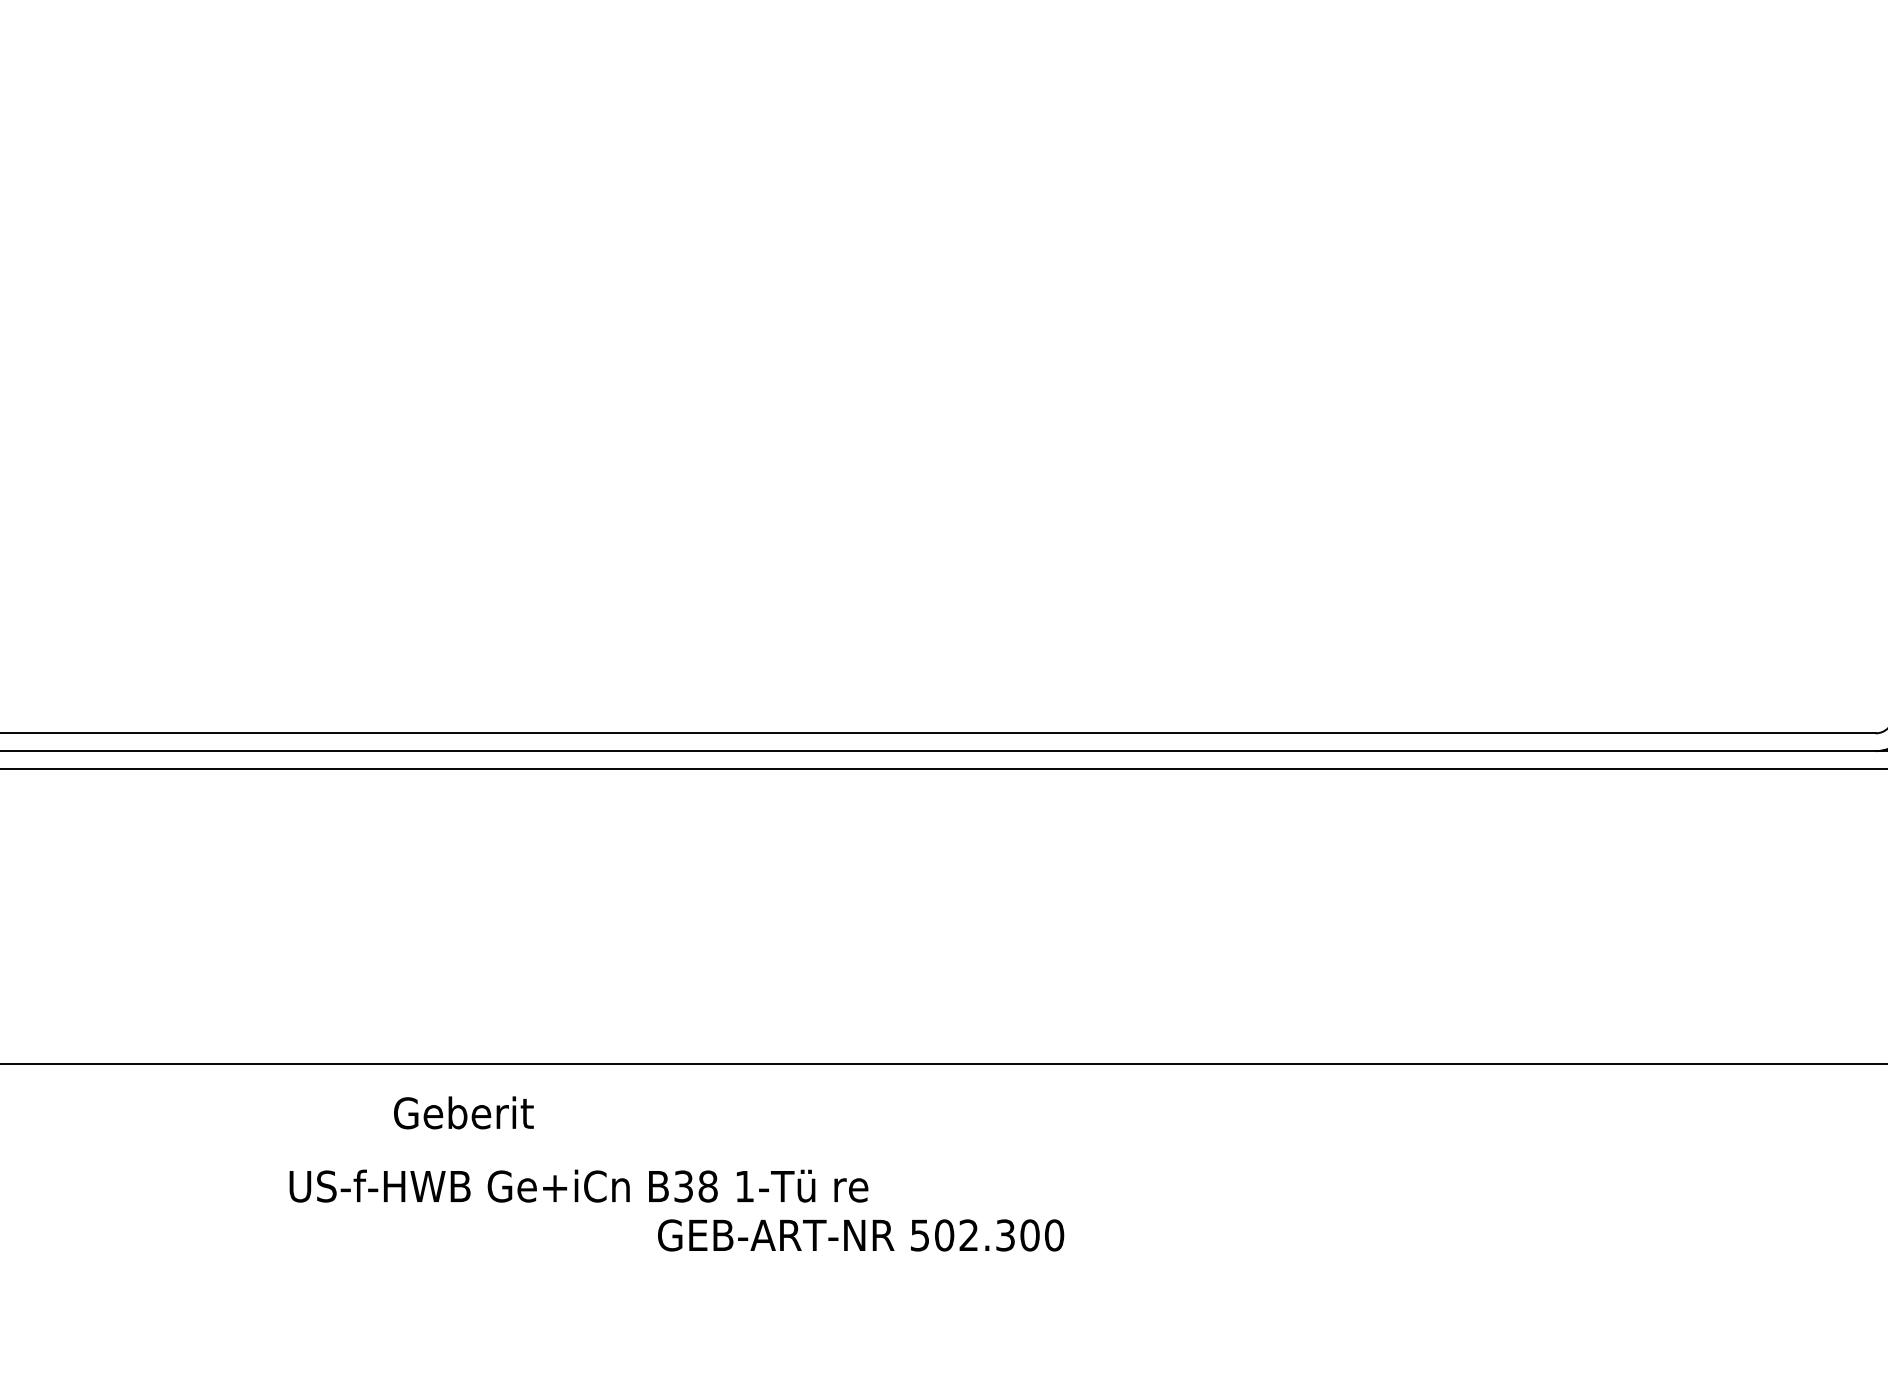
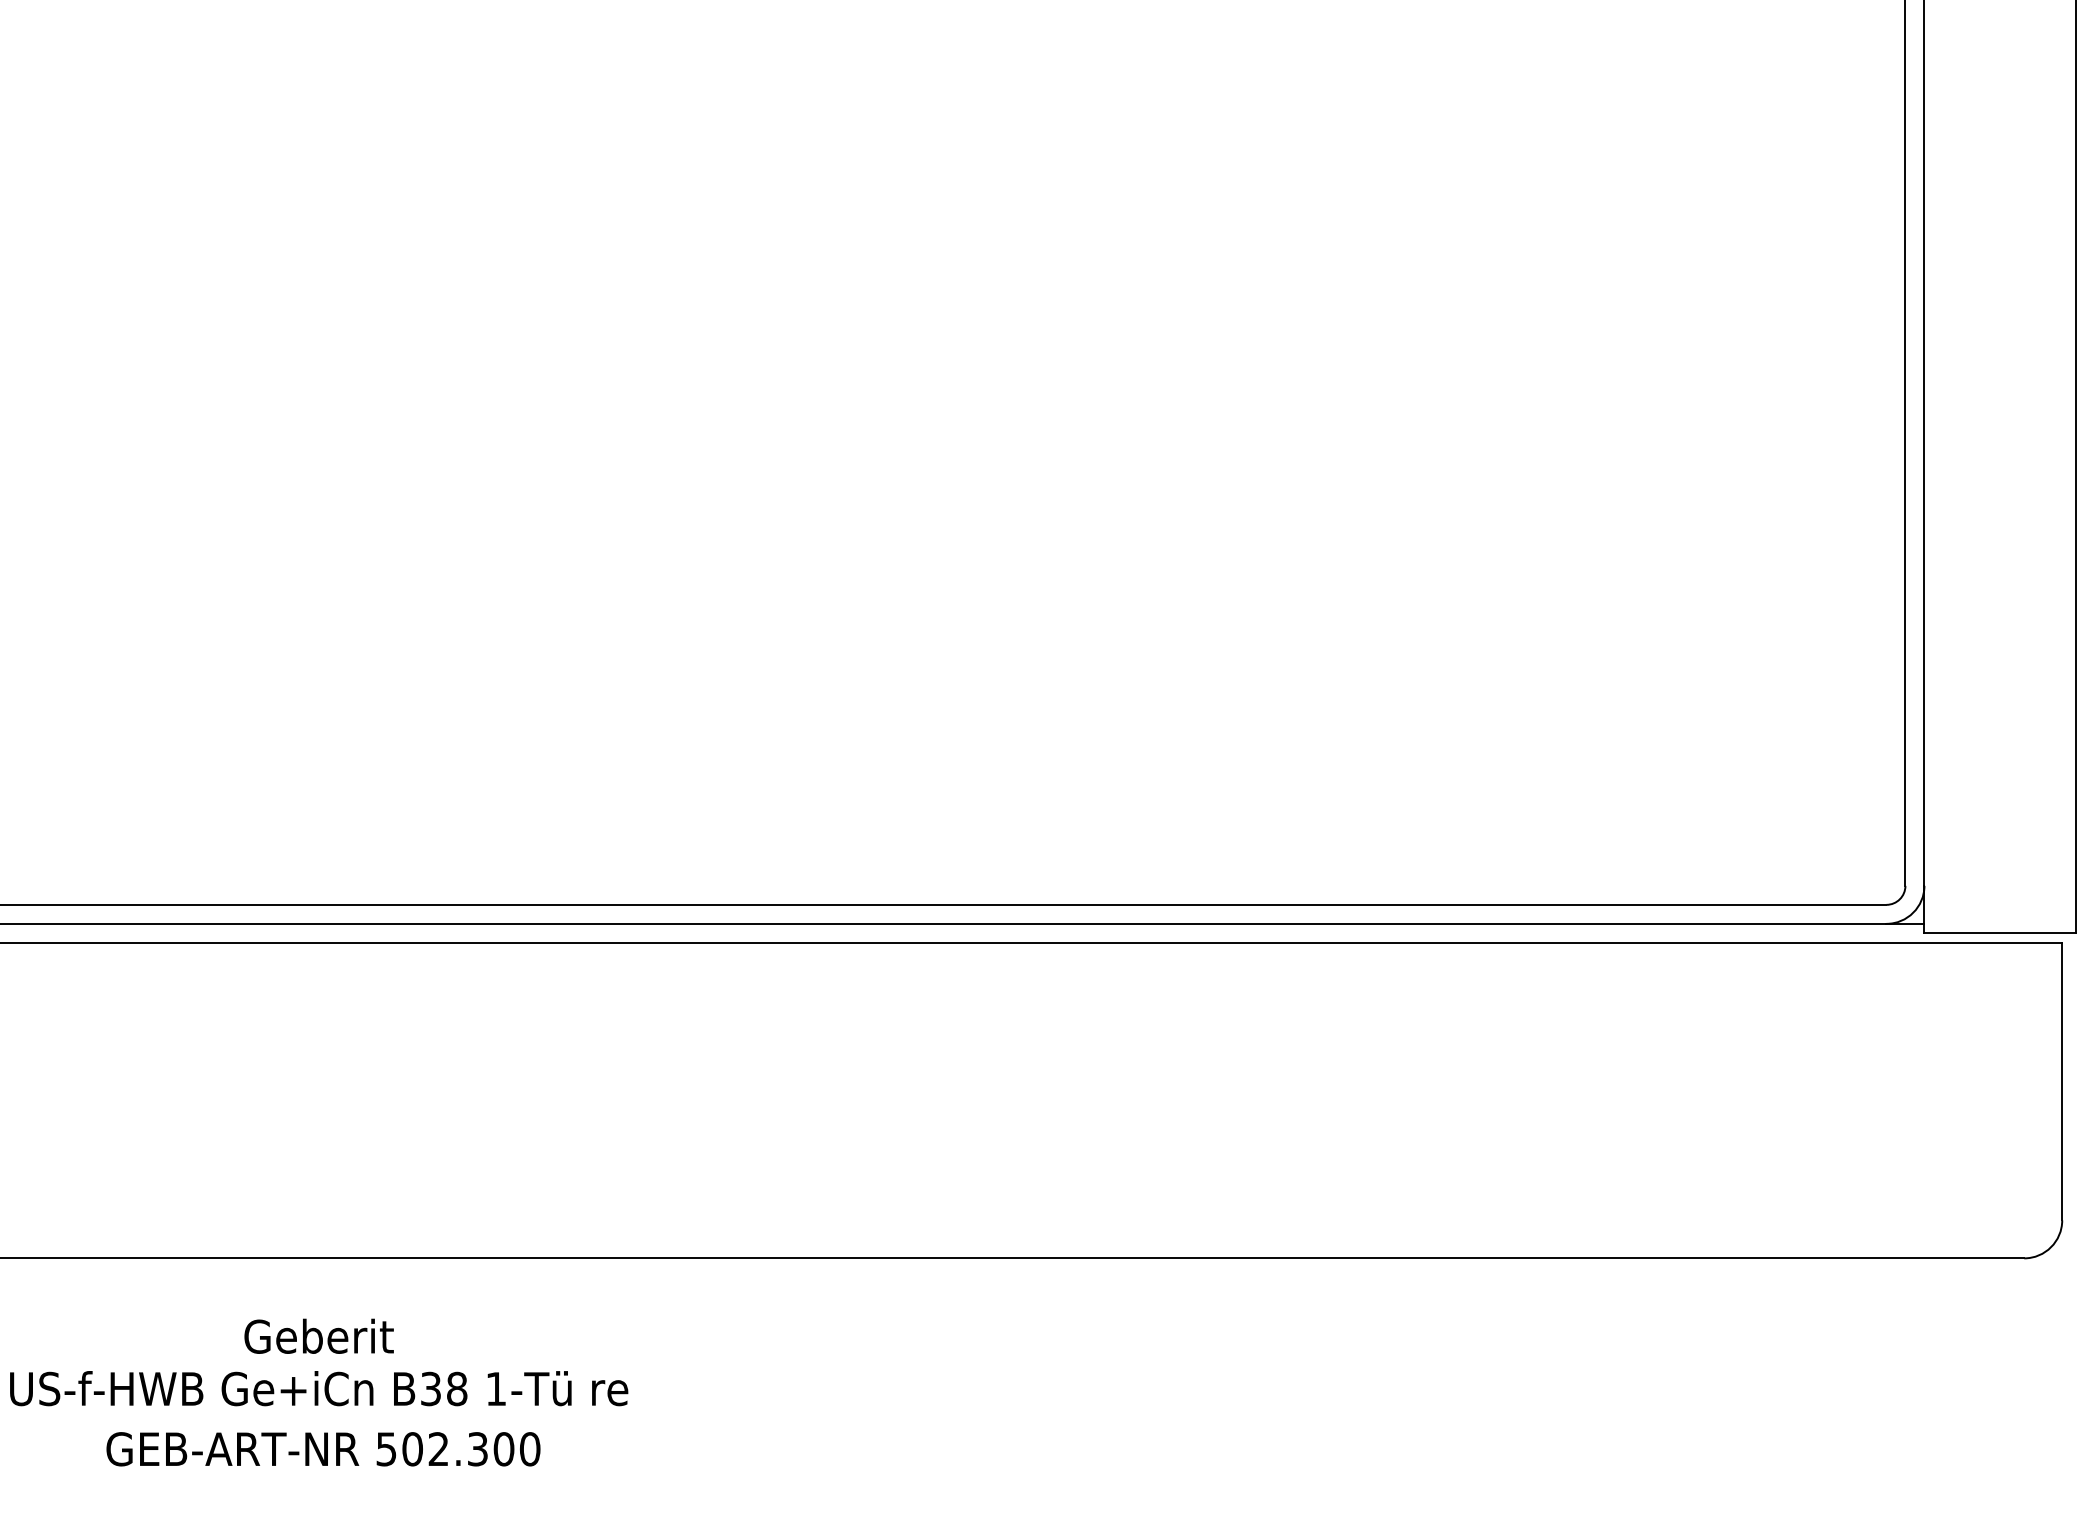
text: (463, 1112) -> (318, 1335), moved
text: (579, 1186) -> (319, 1388), moved
text: (861, 1235) -> (323, 1449), moved

